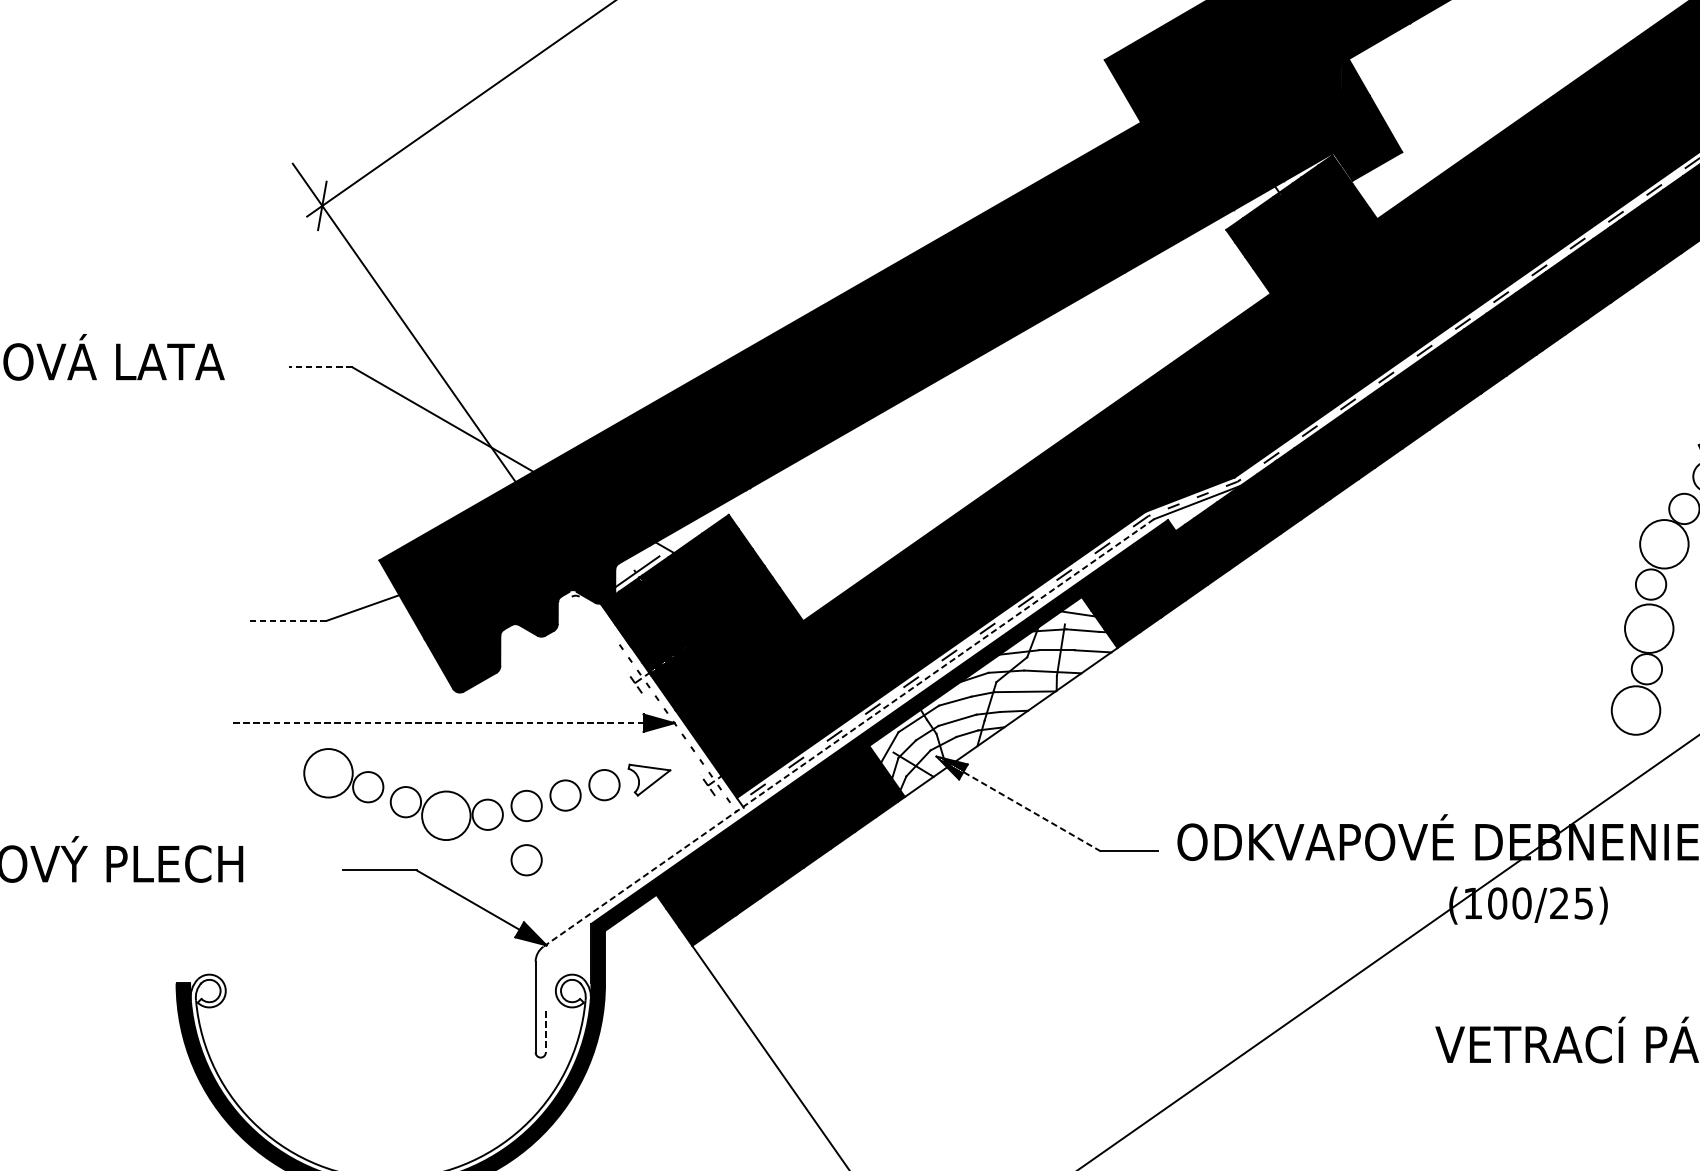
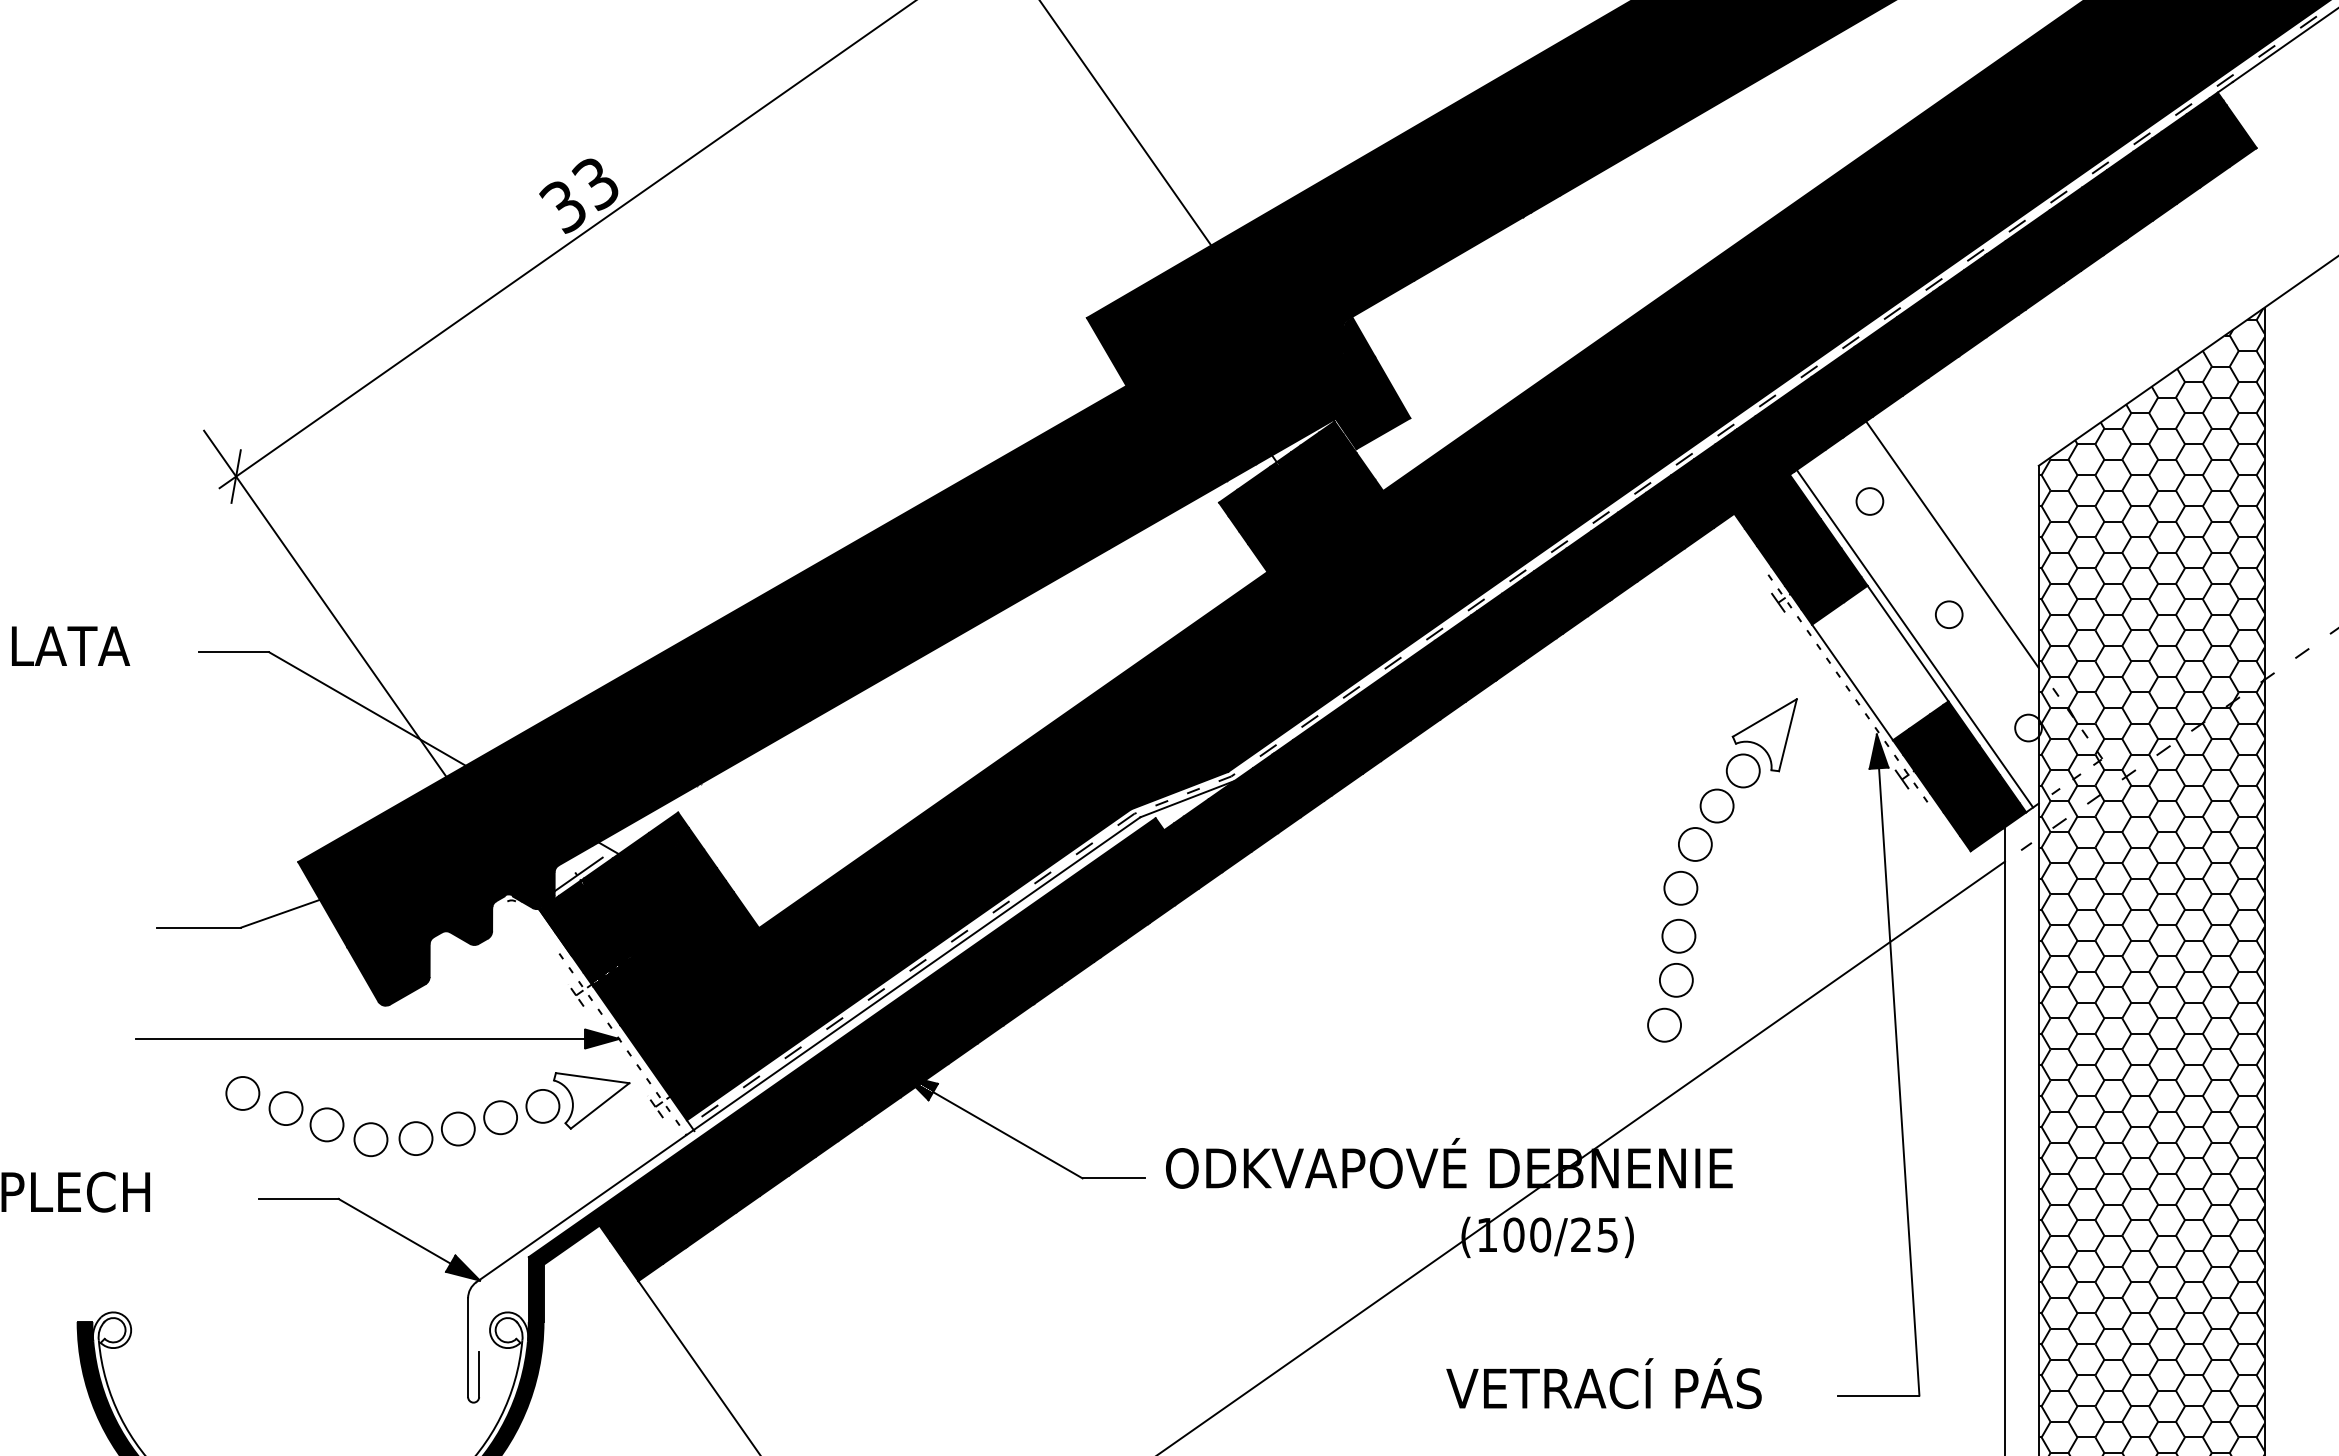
line: (320, 367) -> (234, 652), dashed -> solid
circle: (1663, 544) -> (1694, 844), size x0.62
line: (288, 620) -> (199, 927), dashed -> solid
circle: (1648, 627) -> (1678, 935), size x0.62
fill: (993, 696) -> (965, 1010), added
circle: (1635, 709) -> (1664, 1024), size x0.62
line: (452, 722) -> (377, 1038), dashed -> solid
line: (848, 732) -> (808, 1049), dashed -> solid
circle: (328, 773) -> (242, 1093), size x0.62
part: (649, 779) -> (591, 1100), size x1.67
line: (1031, 811) -> (1007, 1135), dashed -> solid
circle: (445, 815) -> (370, 1139), size x0.62
circle: (526, 859) -> (458, 1187), removed
line: (546, 1031) -> (479, 1374), dashed -> solid

